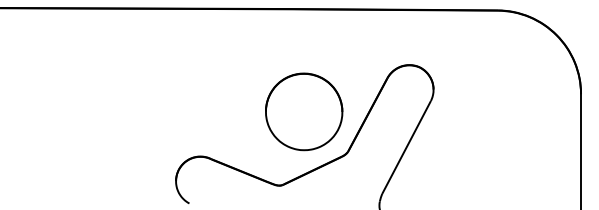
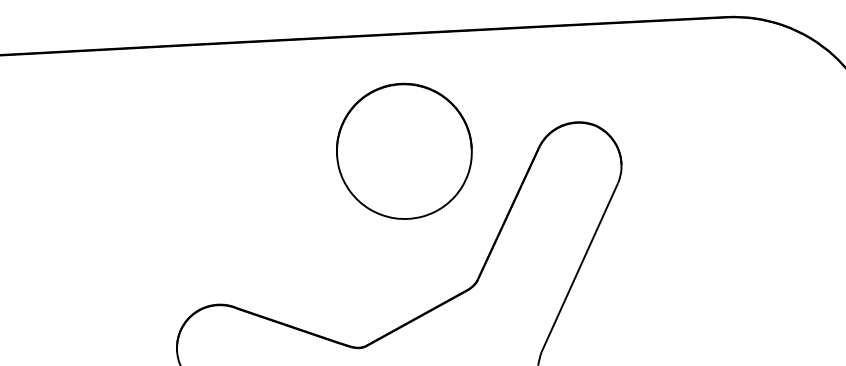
part: (304, 111) -> (404, 150), moved

